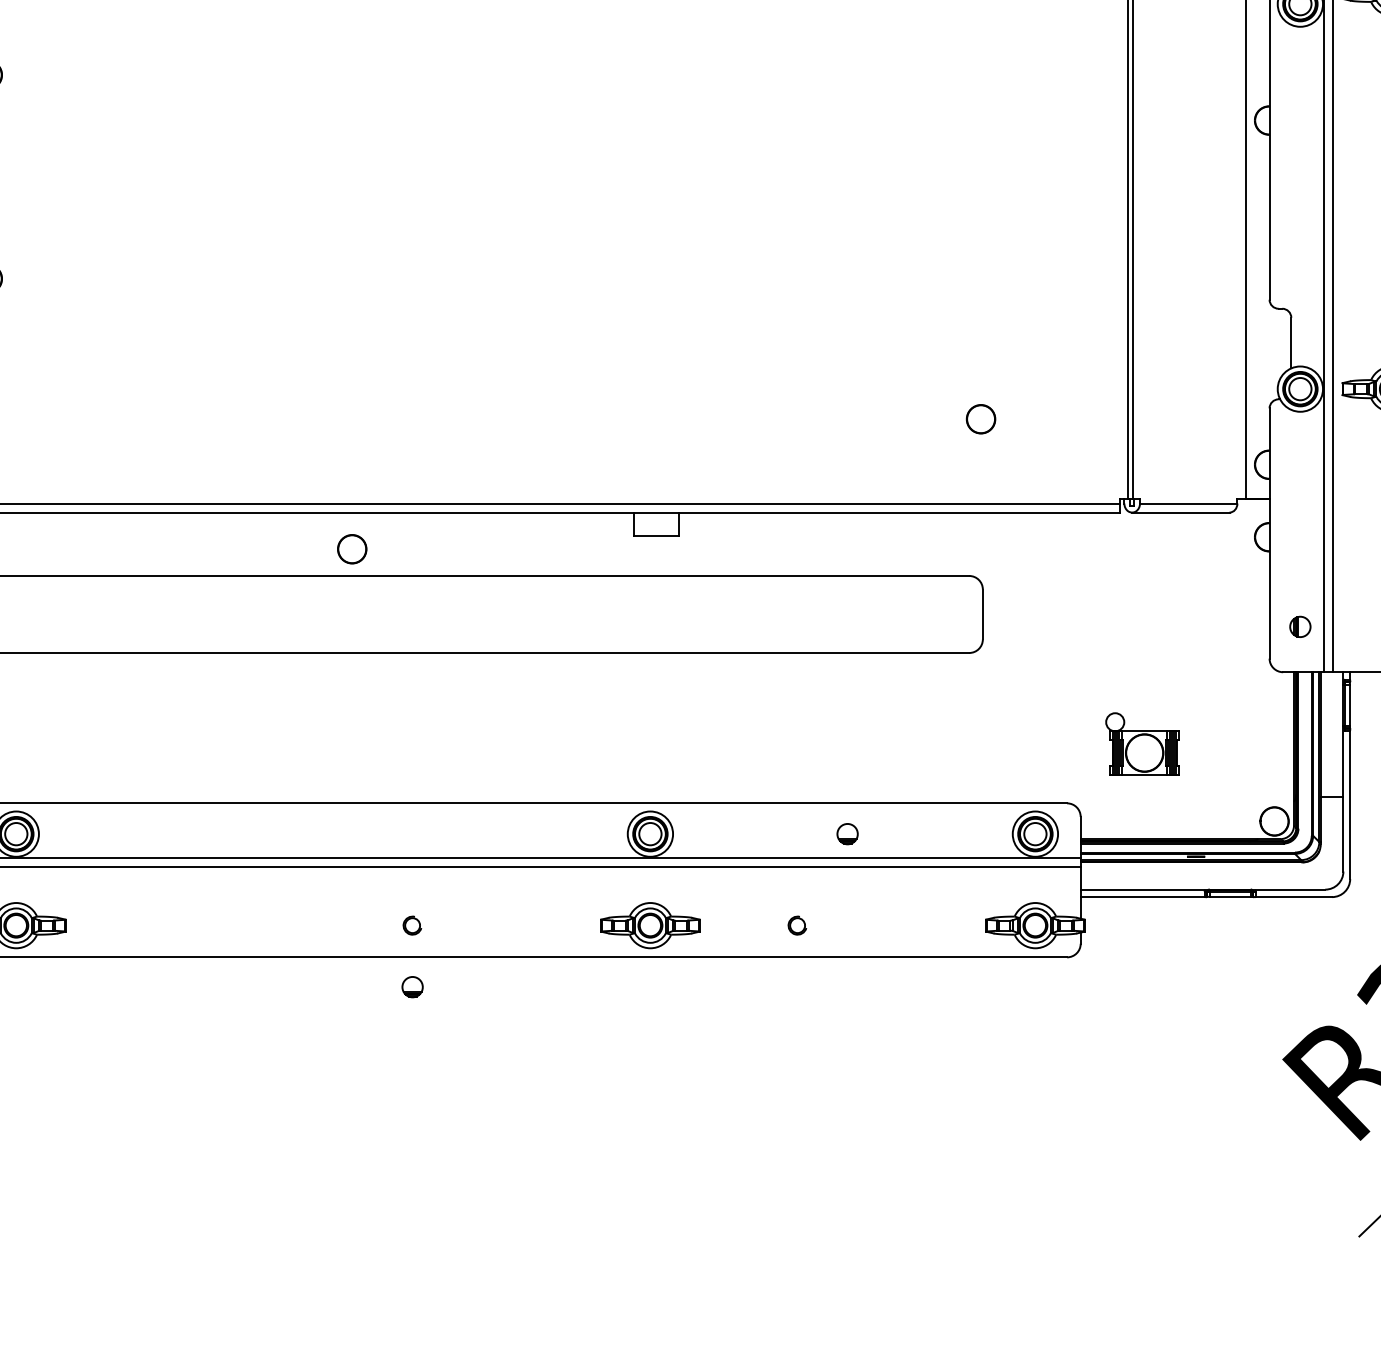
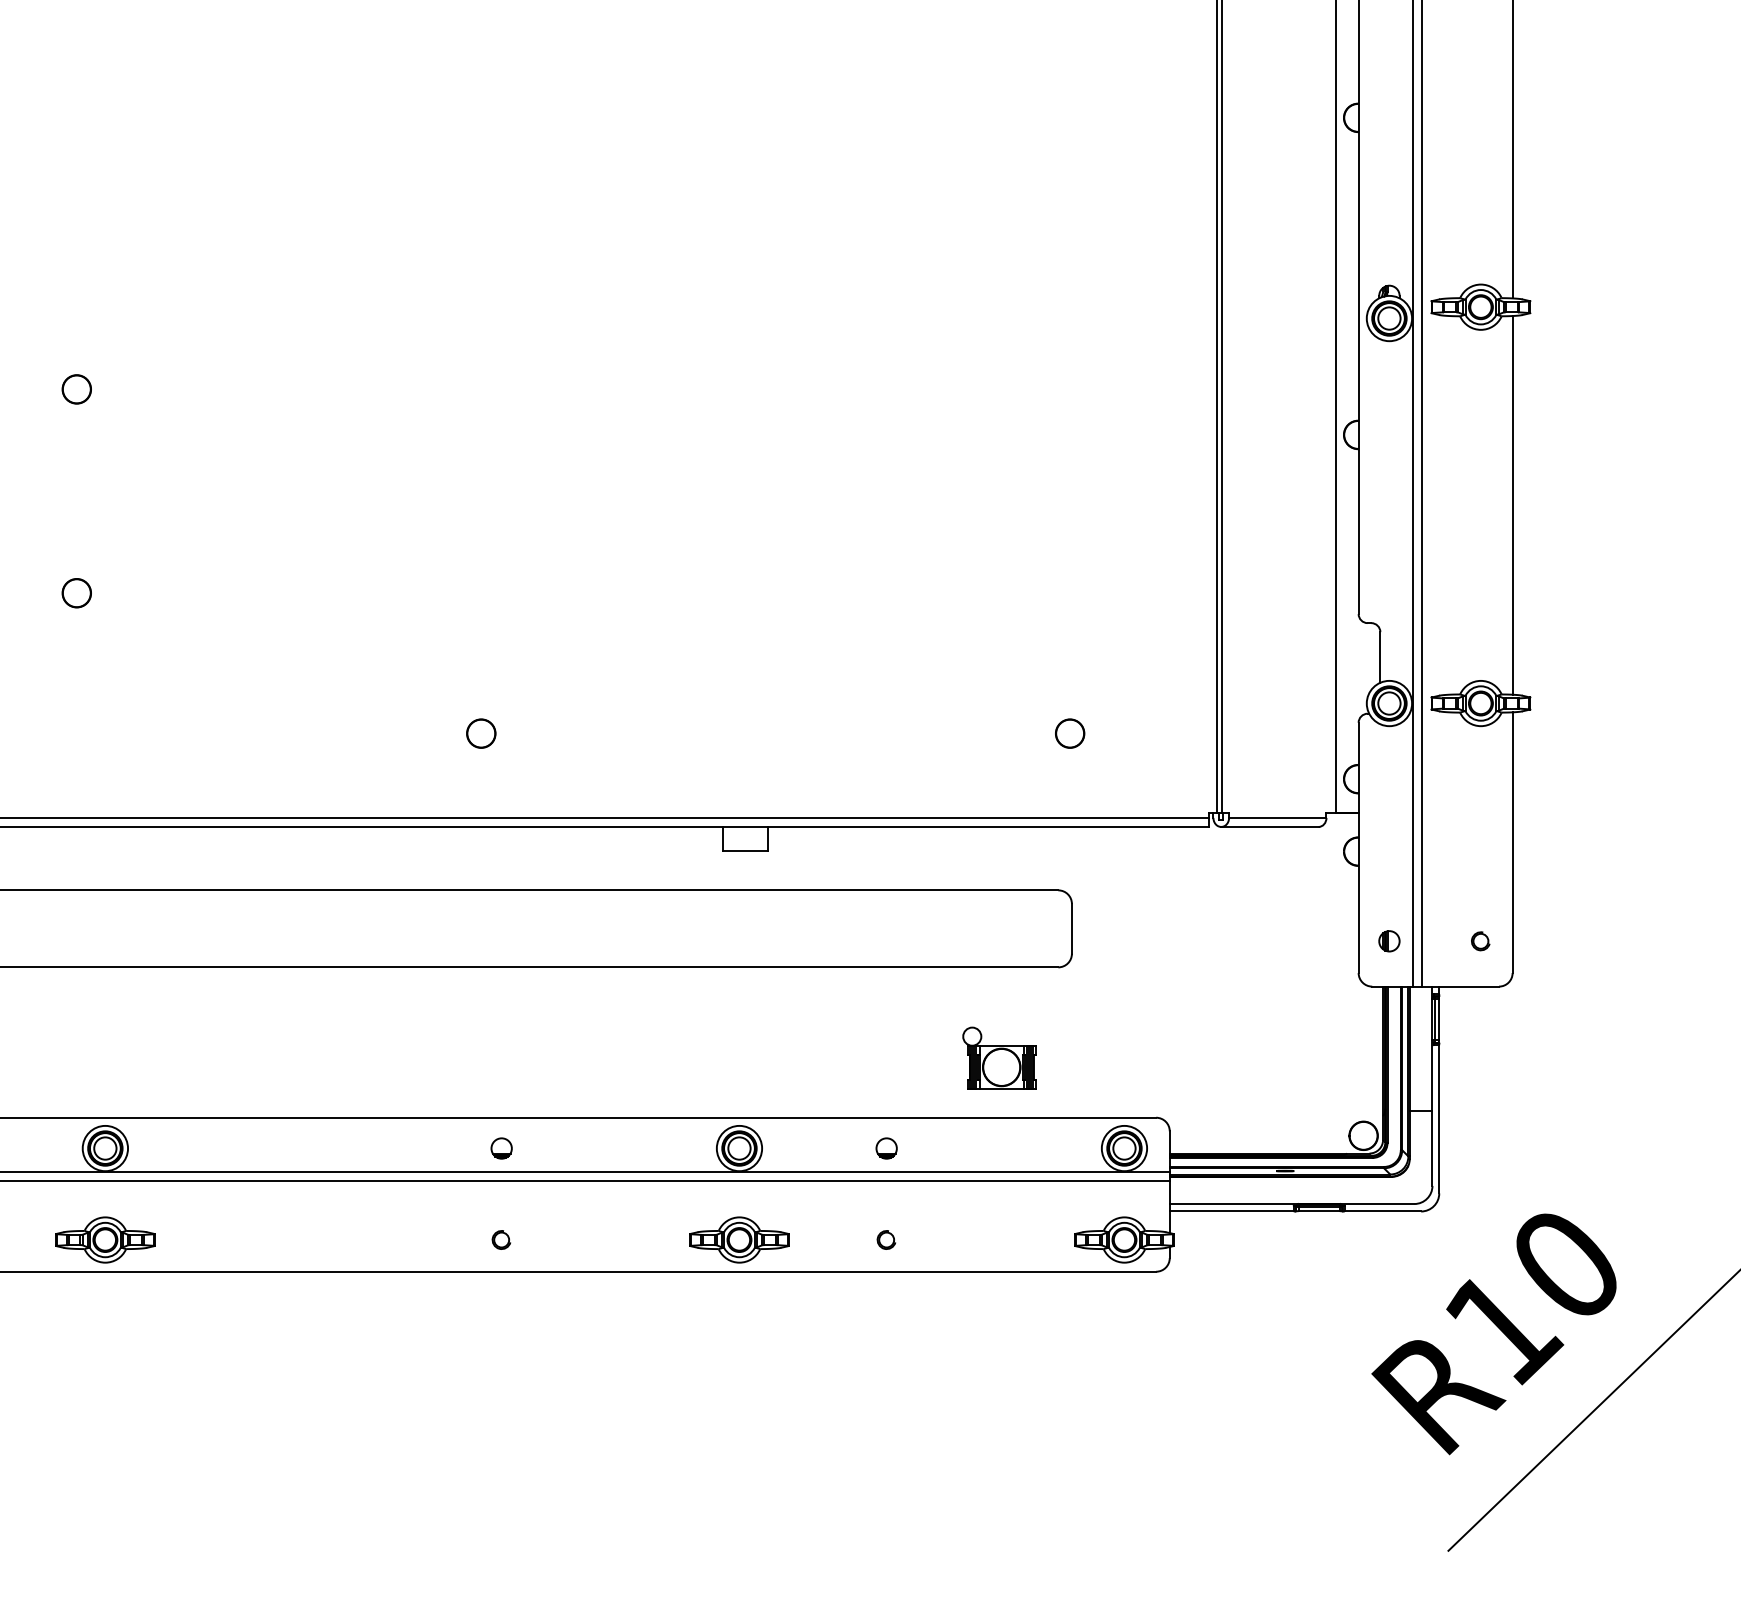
circle: (352, 549) -> (481, 733), moved
part: (1142, 743) -> (999, 1057), moved
part: (847, 834) -> (886, 1148), moved
part: (412, 987) -> (501, 1148), moved

